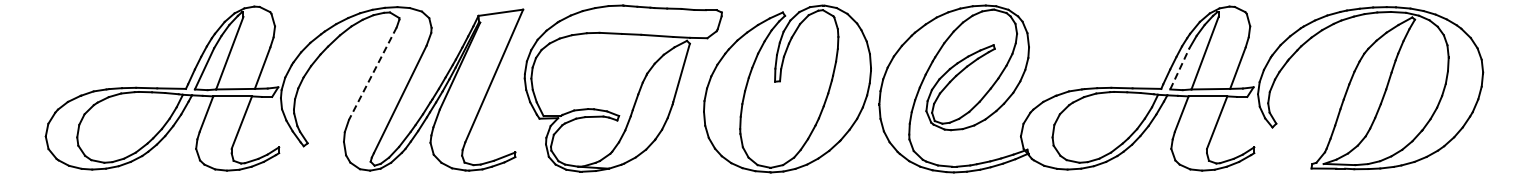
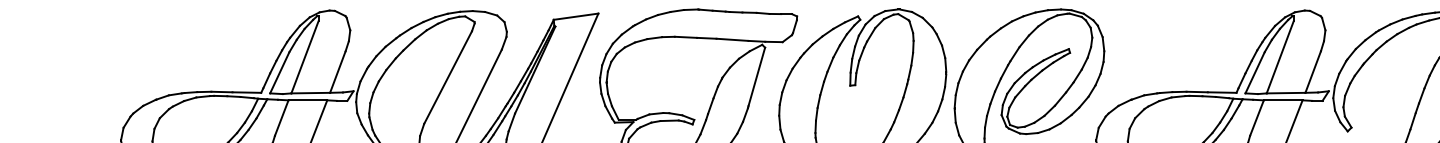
line: (1179, 68) -> (1254, 72), dashed -> solid
line: (372, 74) -> (447, 78), dashed -> solid

